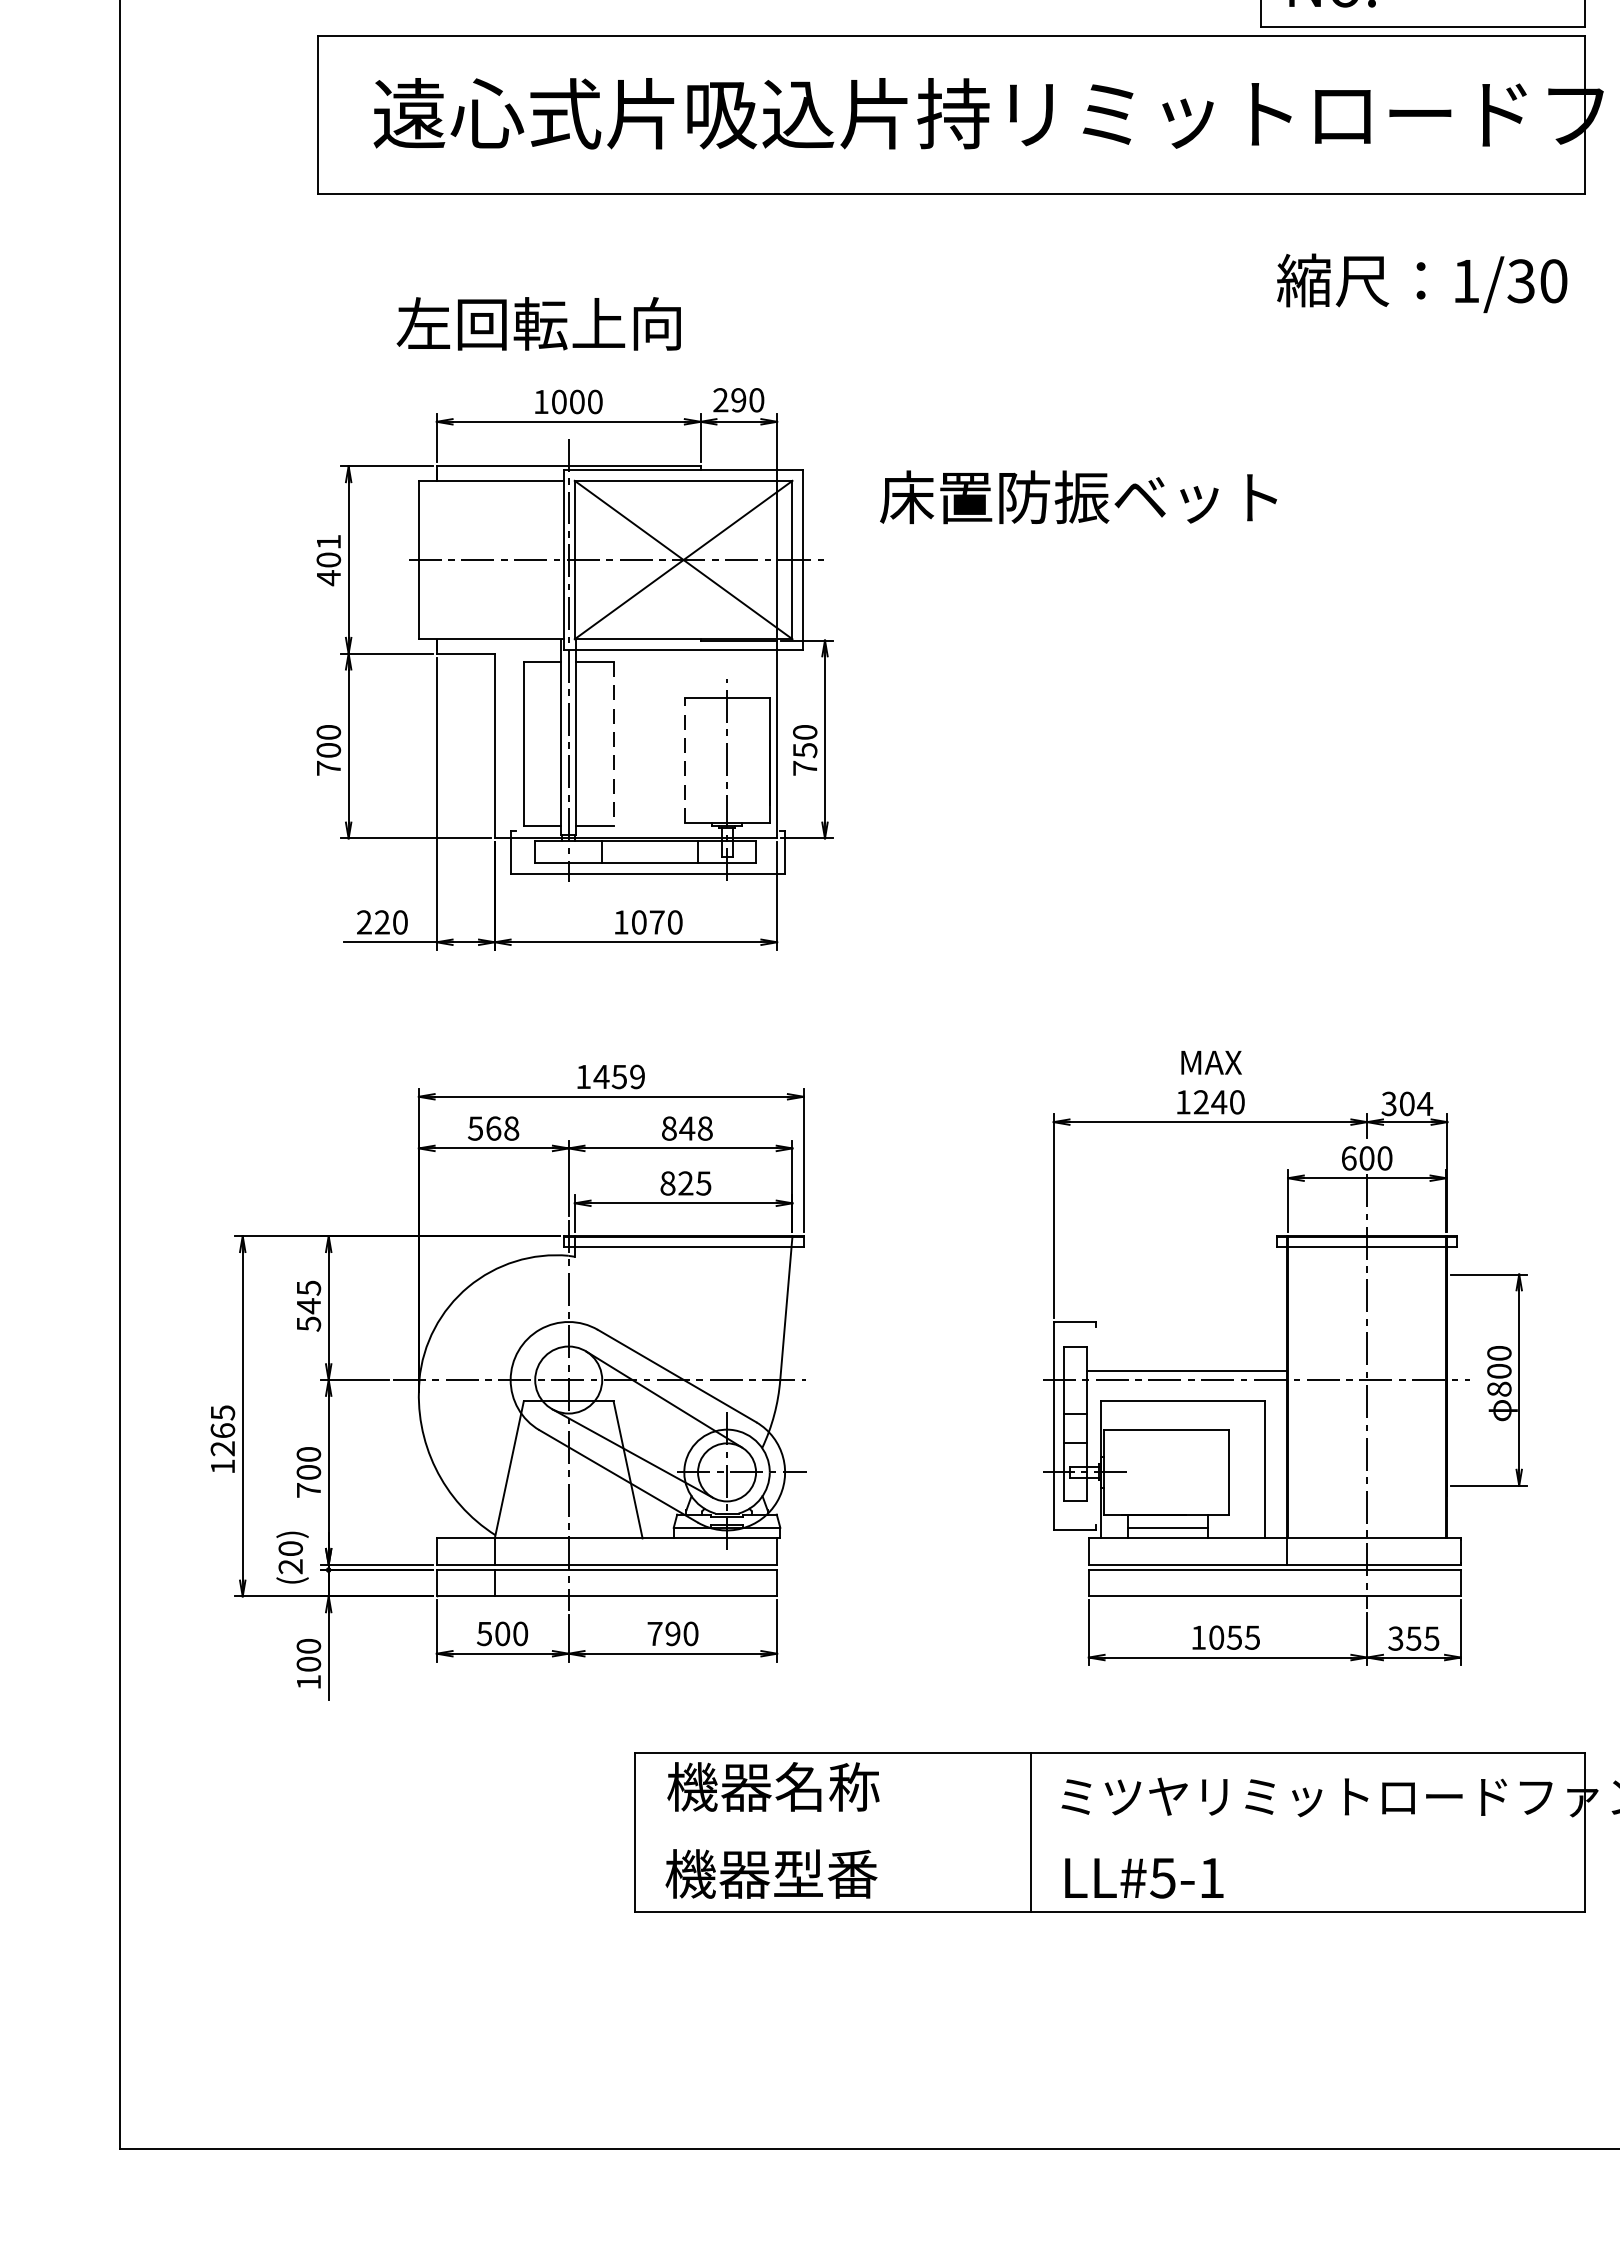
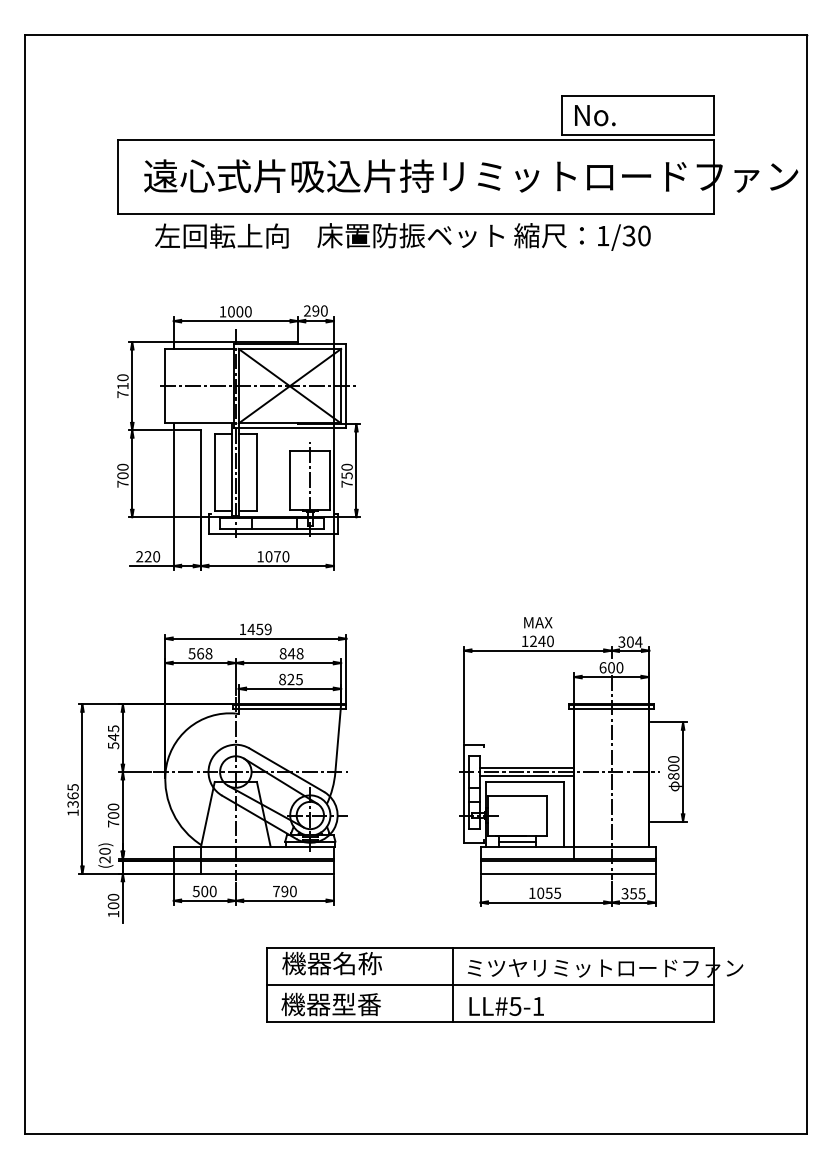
text: (1422, 282) -> (582, 236), moved
text: (538, 322) -> (221, 235), moved
text: (1078, 496) -> (410, 235), moved
text: (327, 560) -> (122, 386), 401 -> 710
line: (612, 743) -> (256, 472), dashed -> solid
line: (684, 760) -> (290, 480), dashed -> solid
line: (1186, 1389) -> (526, 776), added
text: (223, 1448) -> (73, 804), 1265 -> 1365
line: (1109, 1831) -> (490, 984), added

